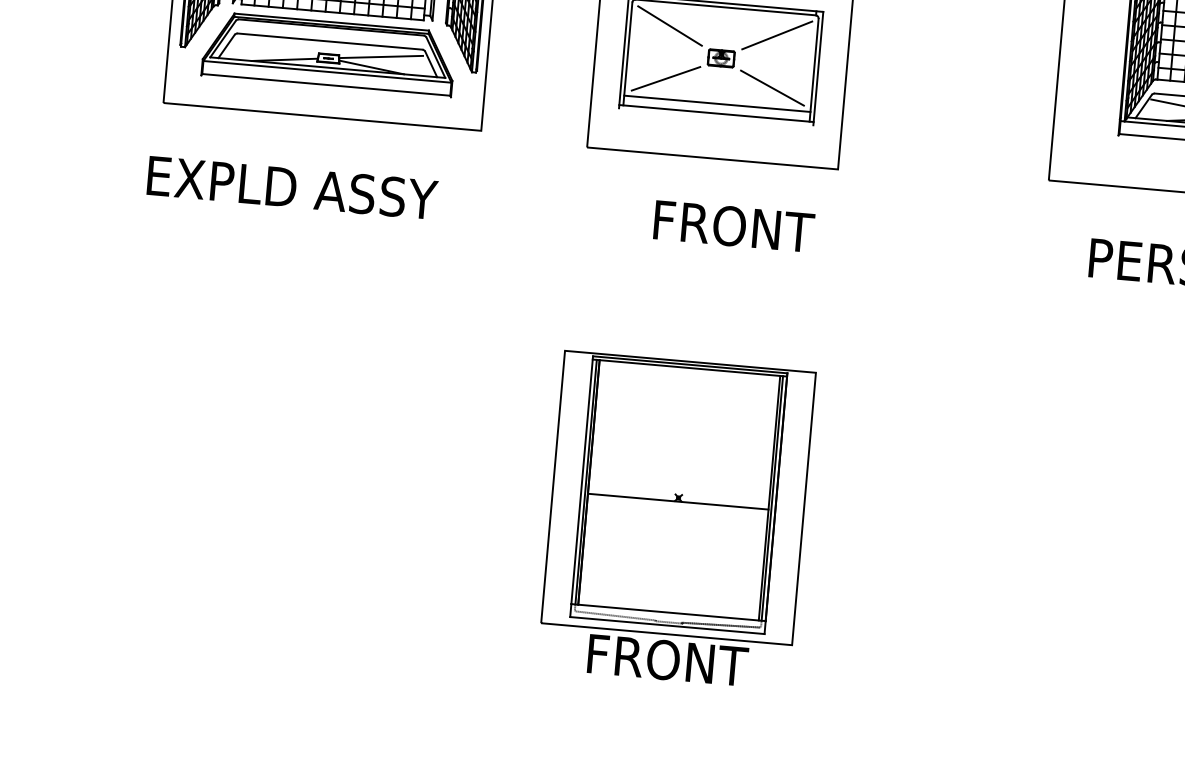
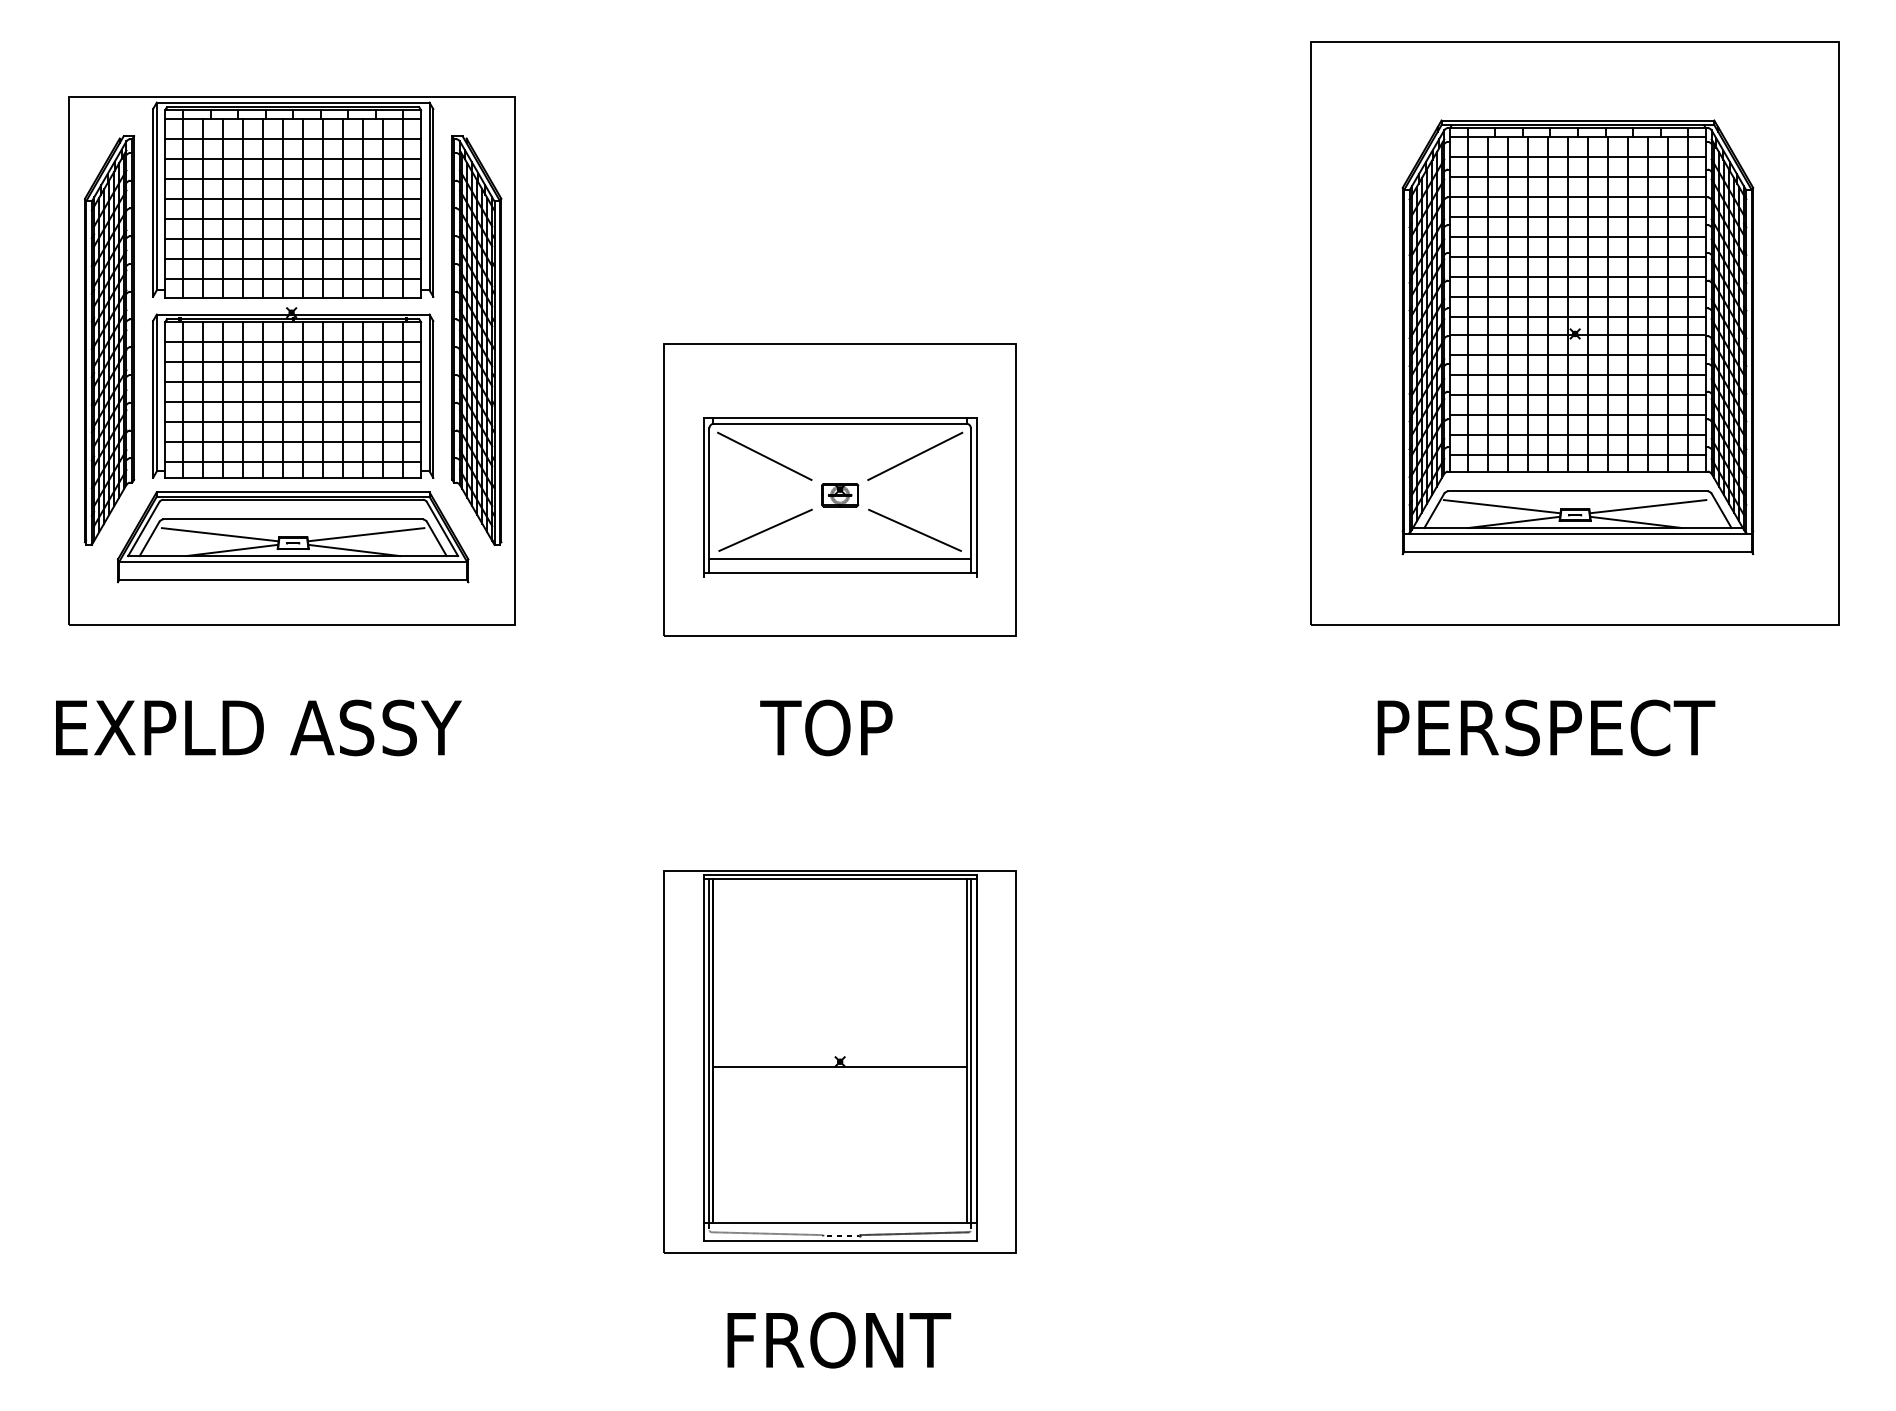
line: (276, 47) -> (219, 534), added
text: (732, 226) -> (875, 727), FRONT -> TOP
part: (678, 497) -> (839, 1061), moved

